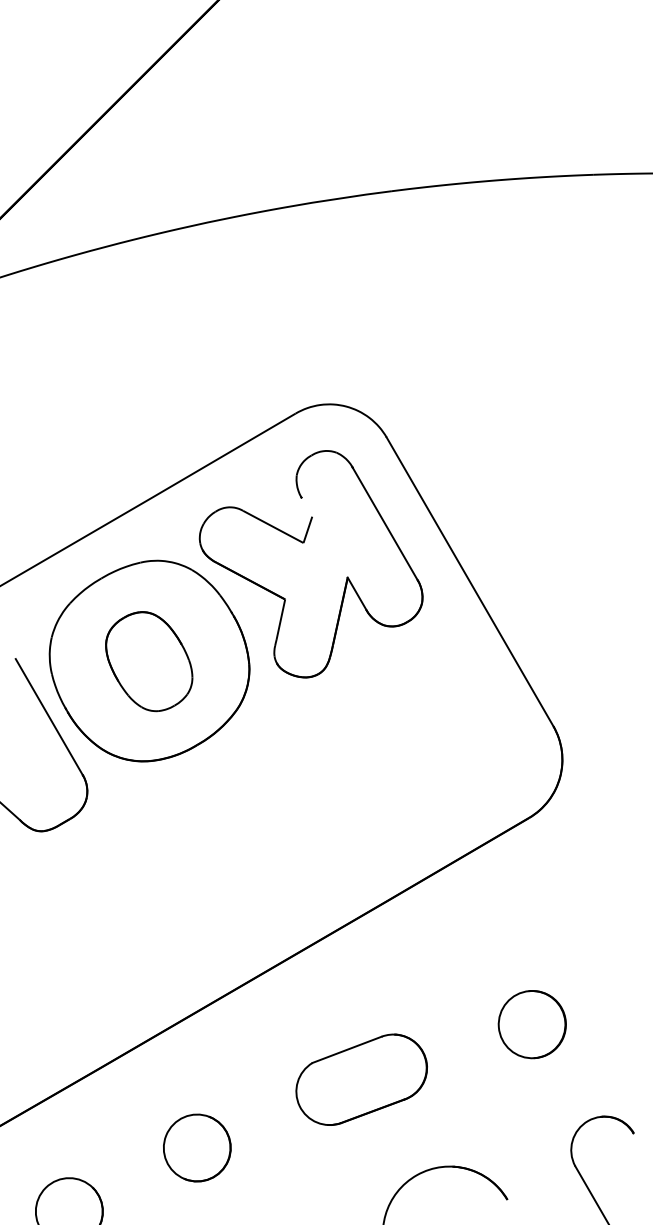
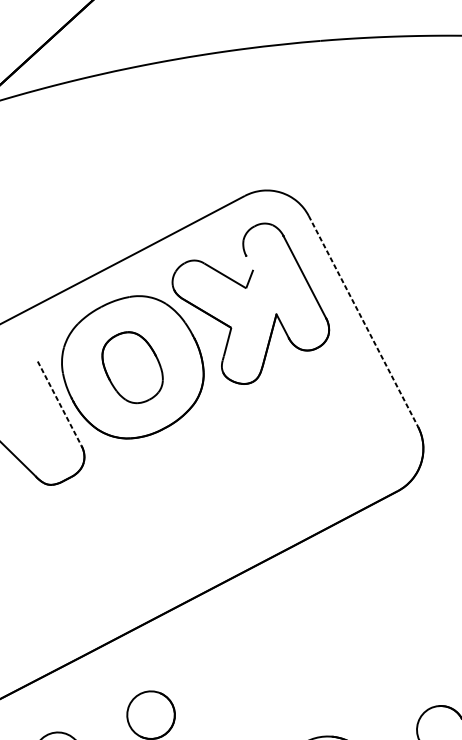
line: (470, 581) -> (363, 321), solid -> dashed
line: (49, 716) -> (59, 403), solid -> dashed
part: (531, 1024) -> (392, 638), removed
part: (361, 1079) -> (270, 671), removed

